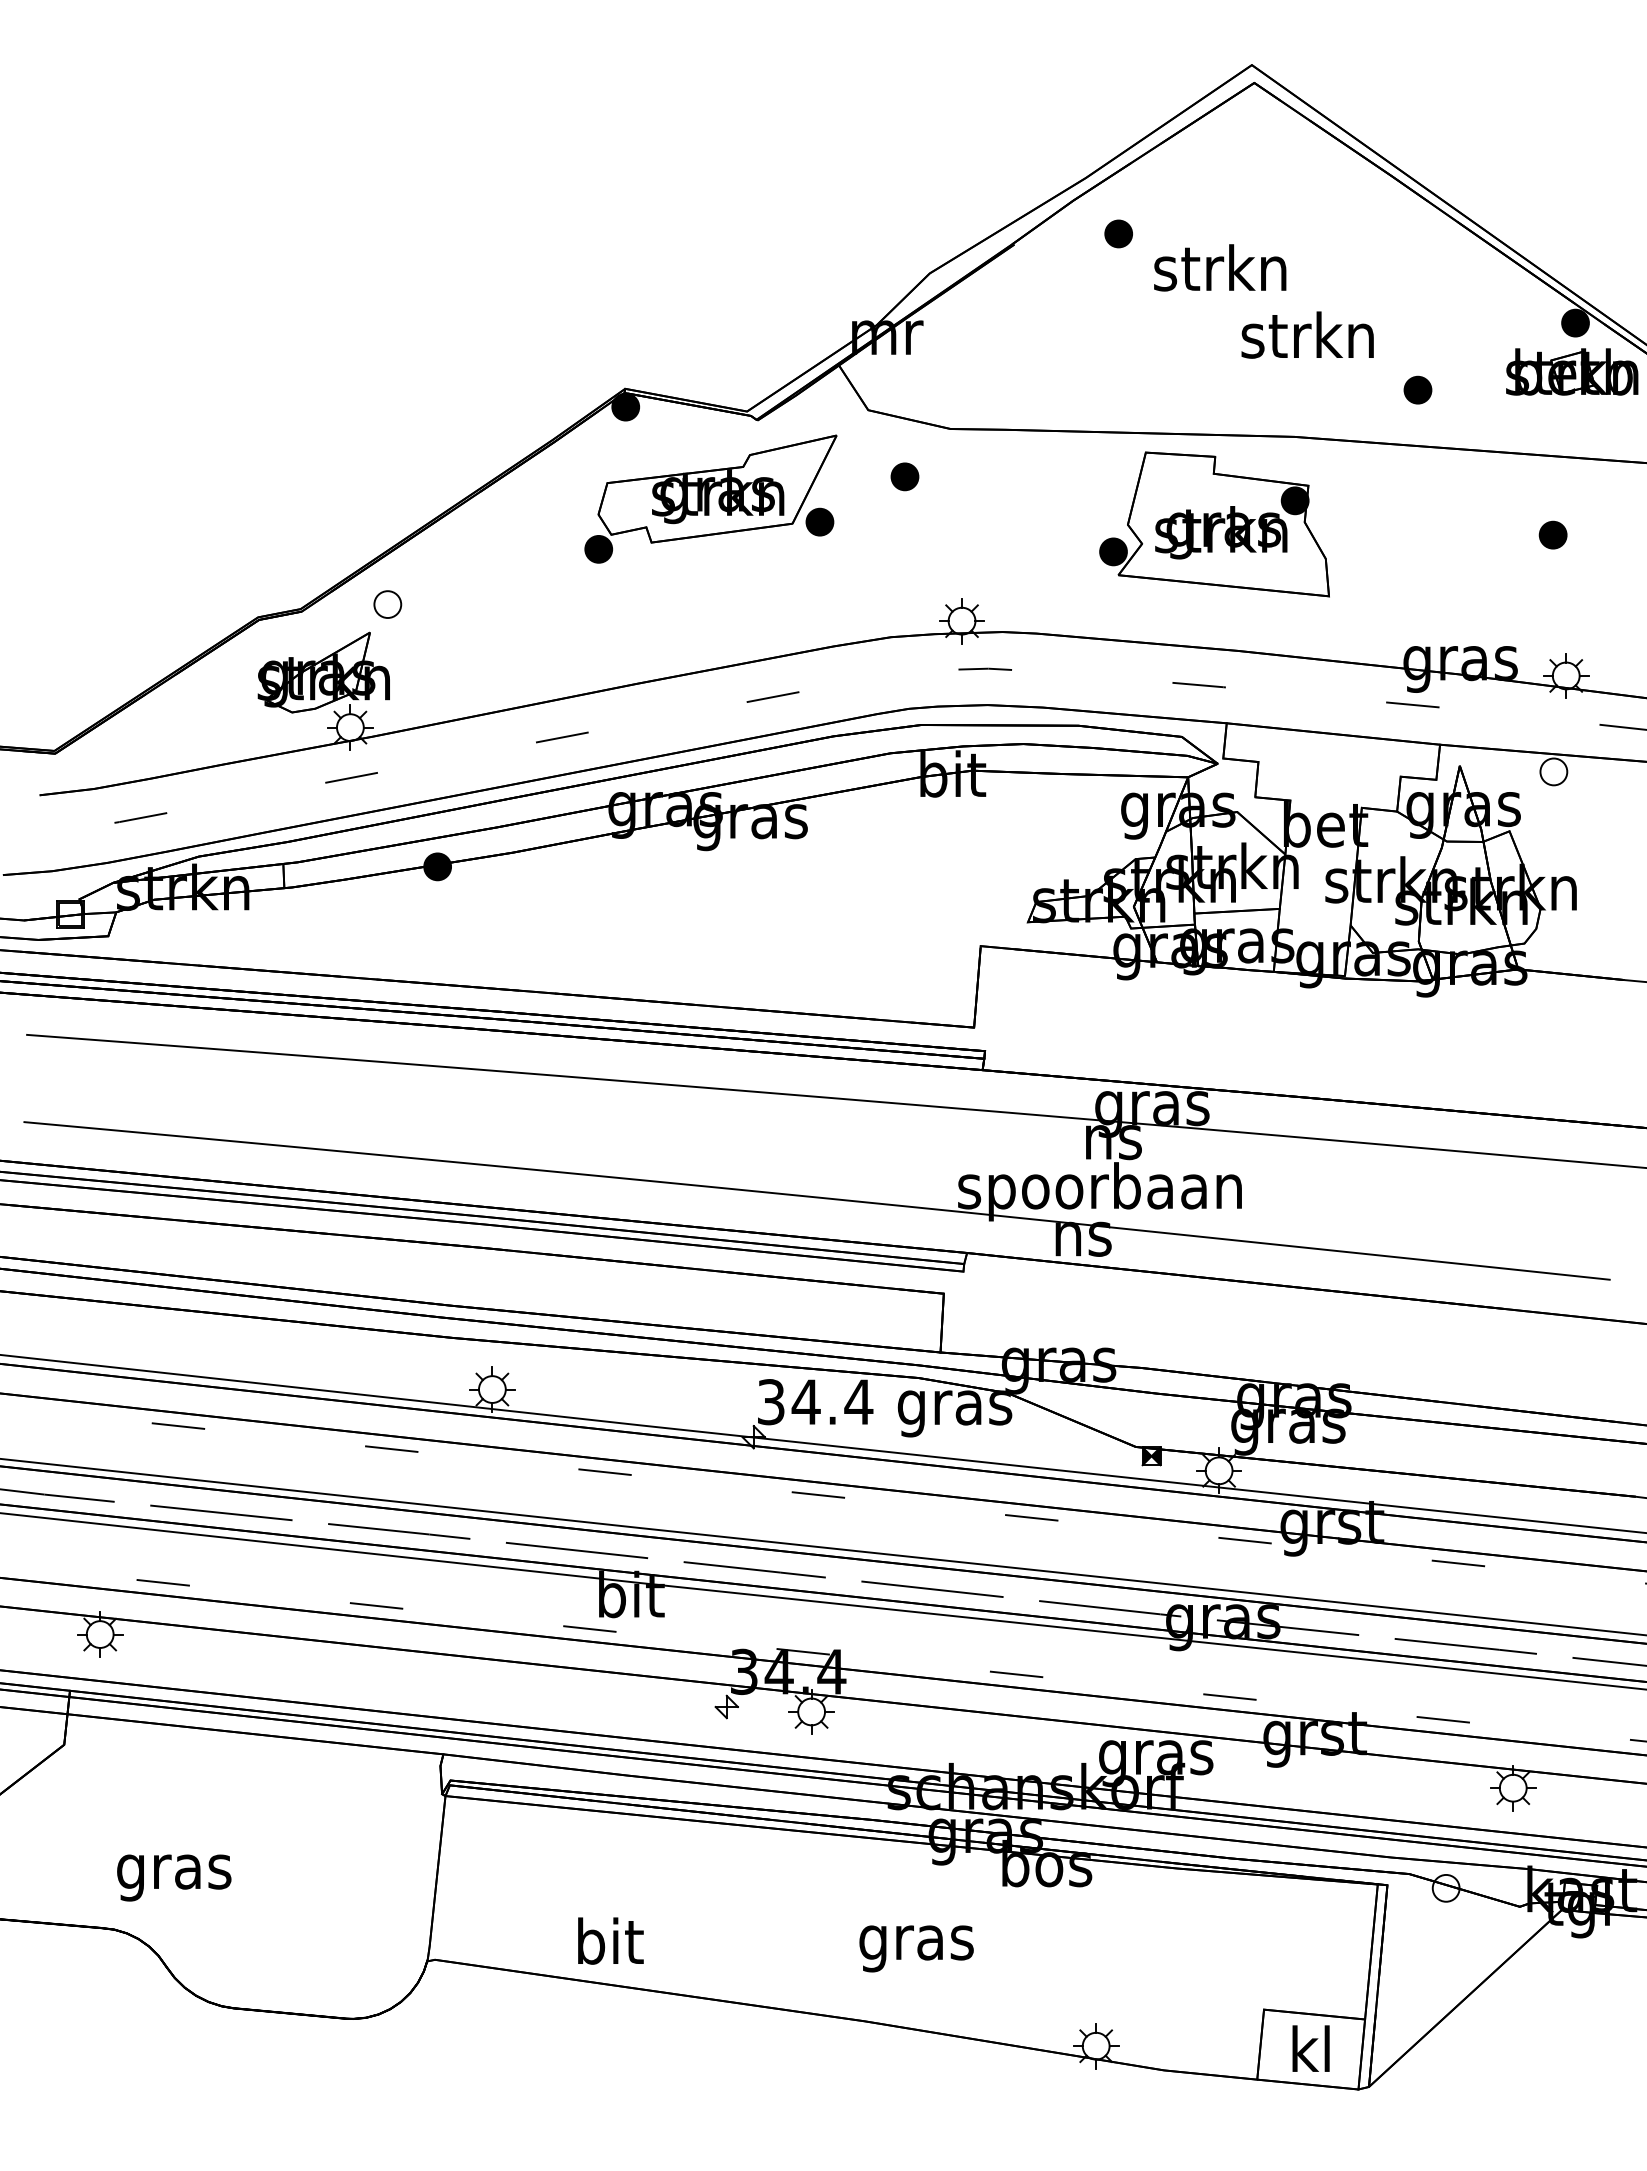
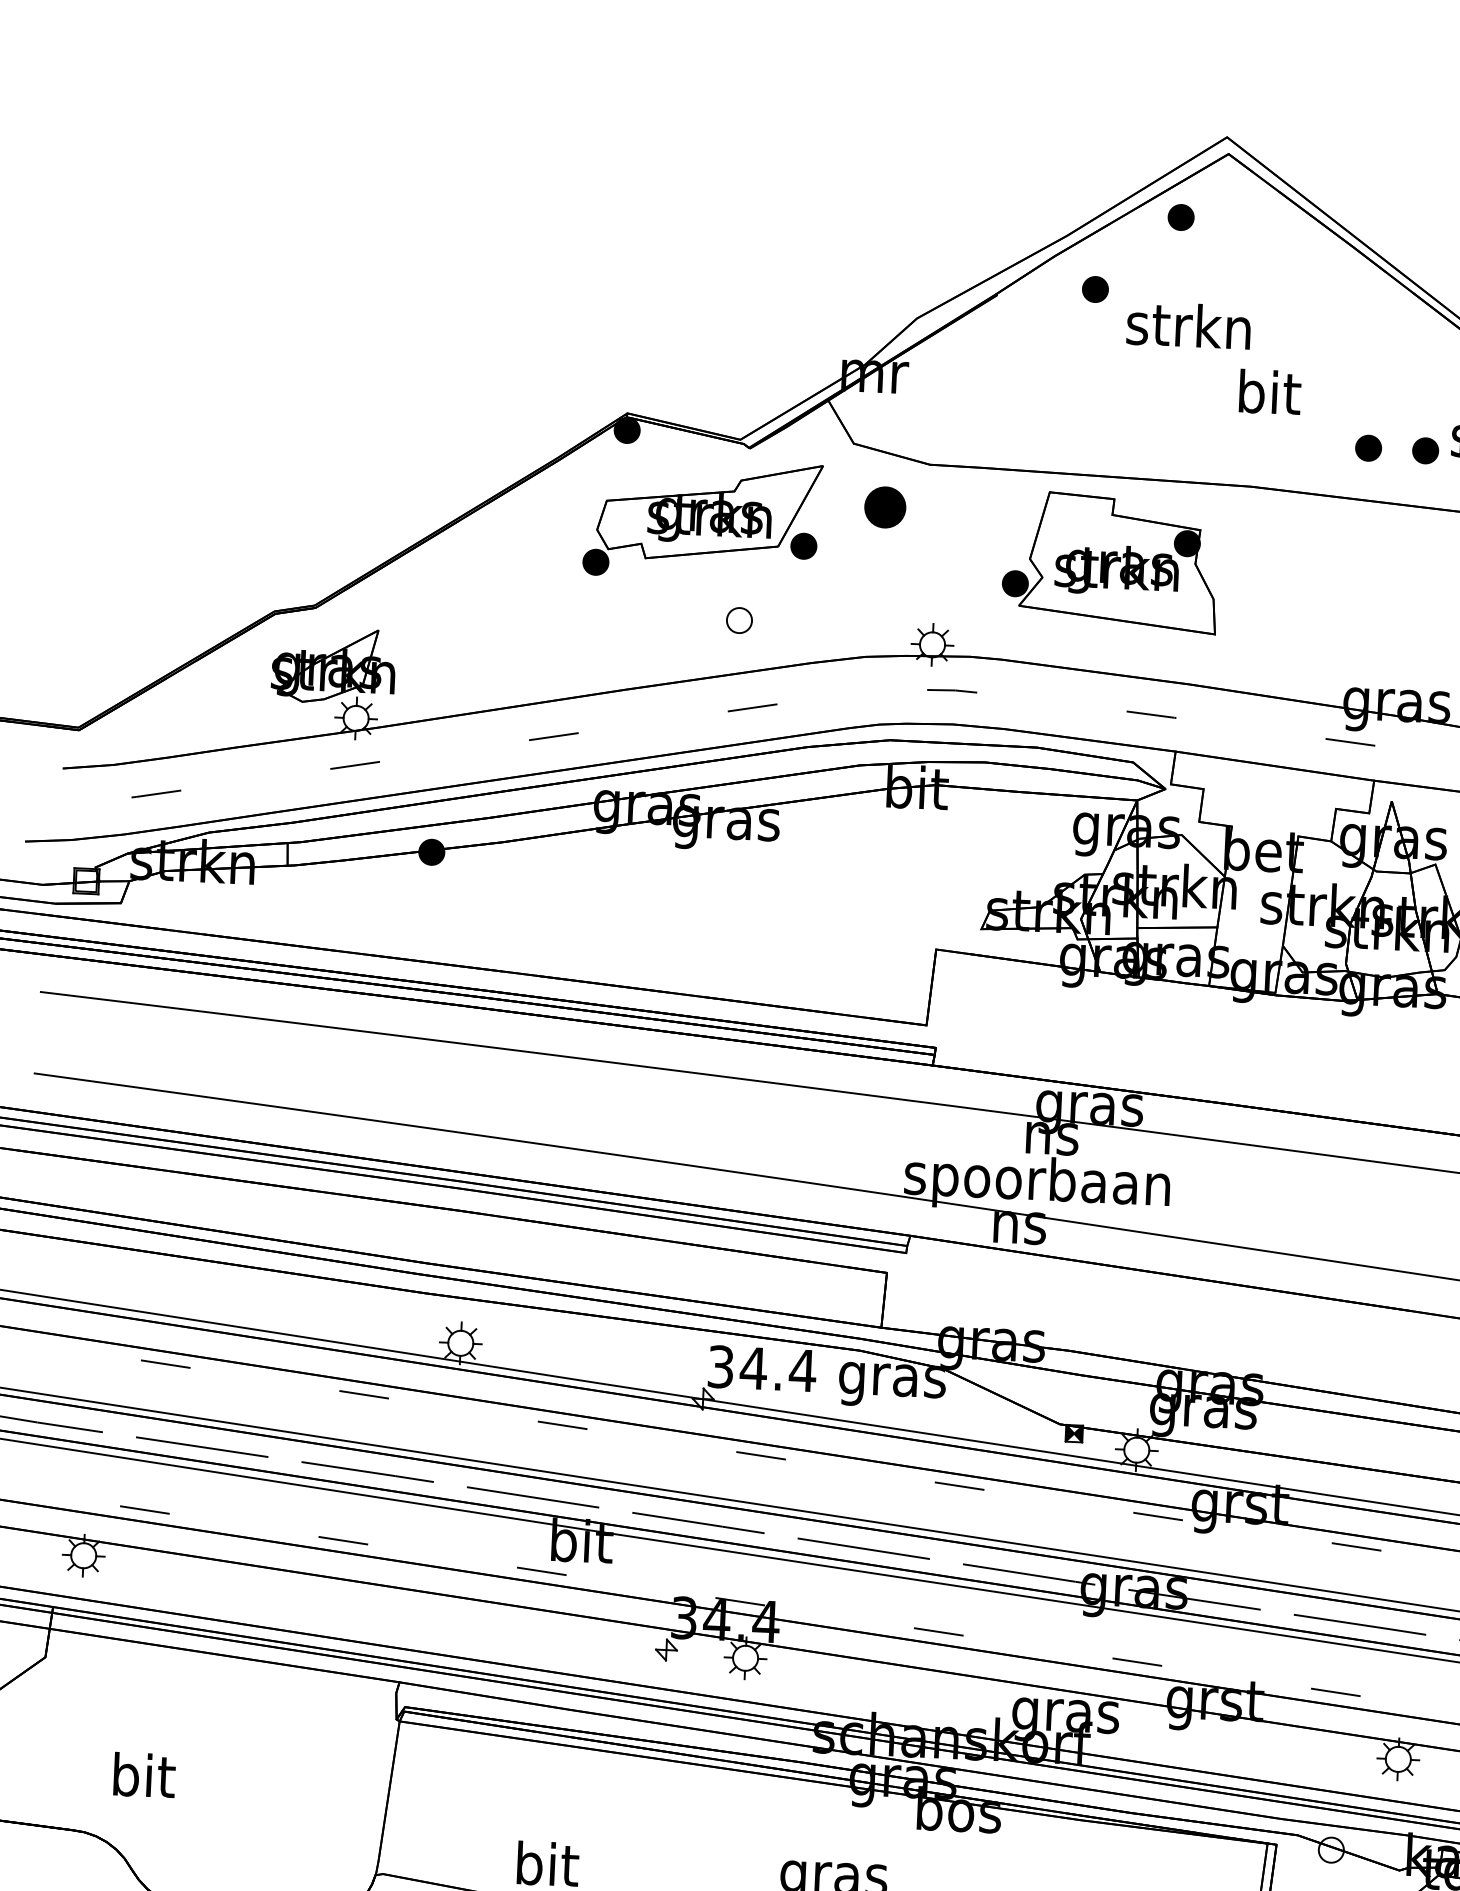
part: (1206, 152) -> (1180, 217), added
text: (1307, 334) -> (1267, 391), strkn -> bit
part: (1478, 389) -> (1425, 450), added
part: (904, 476) -> (884, 507), size x1.6
part: (1214, 524) -> (1110, 562), moved
part: (387, 604) -> (739, 620), moved
text: (174, 1871) -> (143, 1780), gras -> bit

